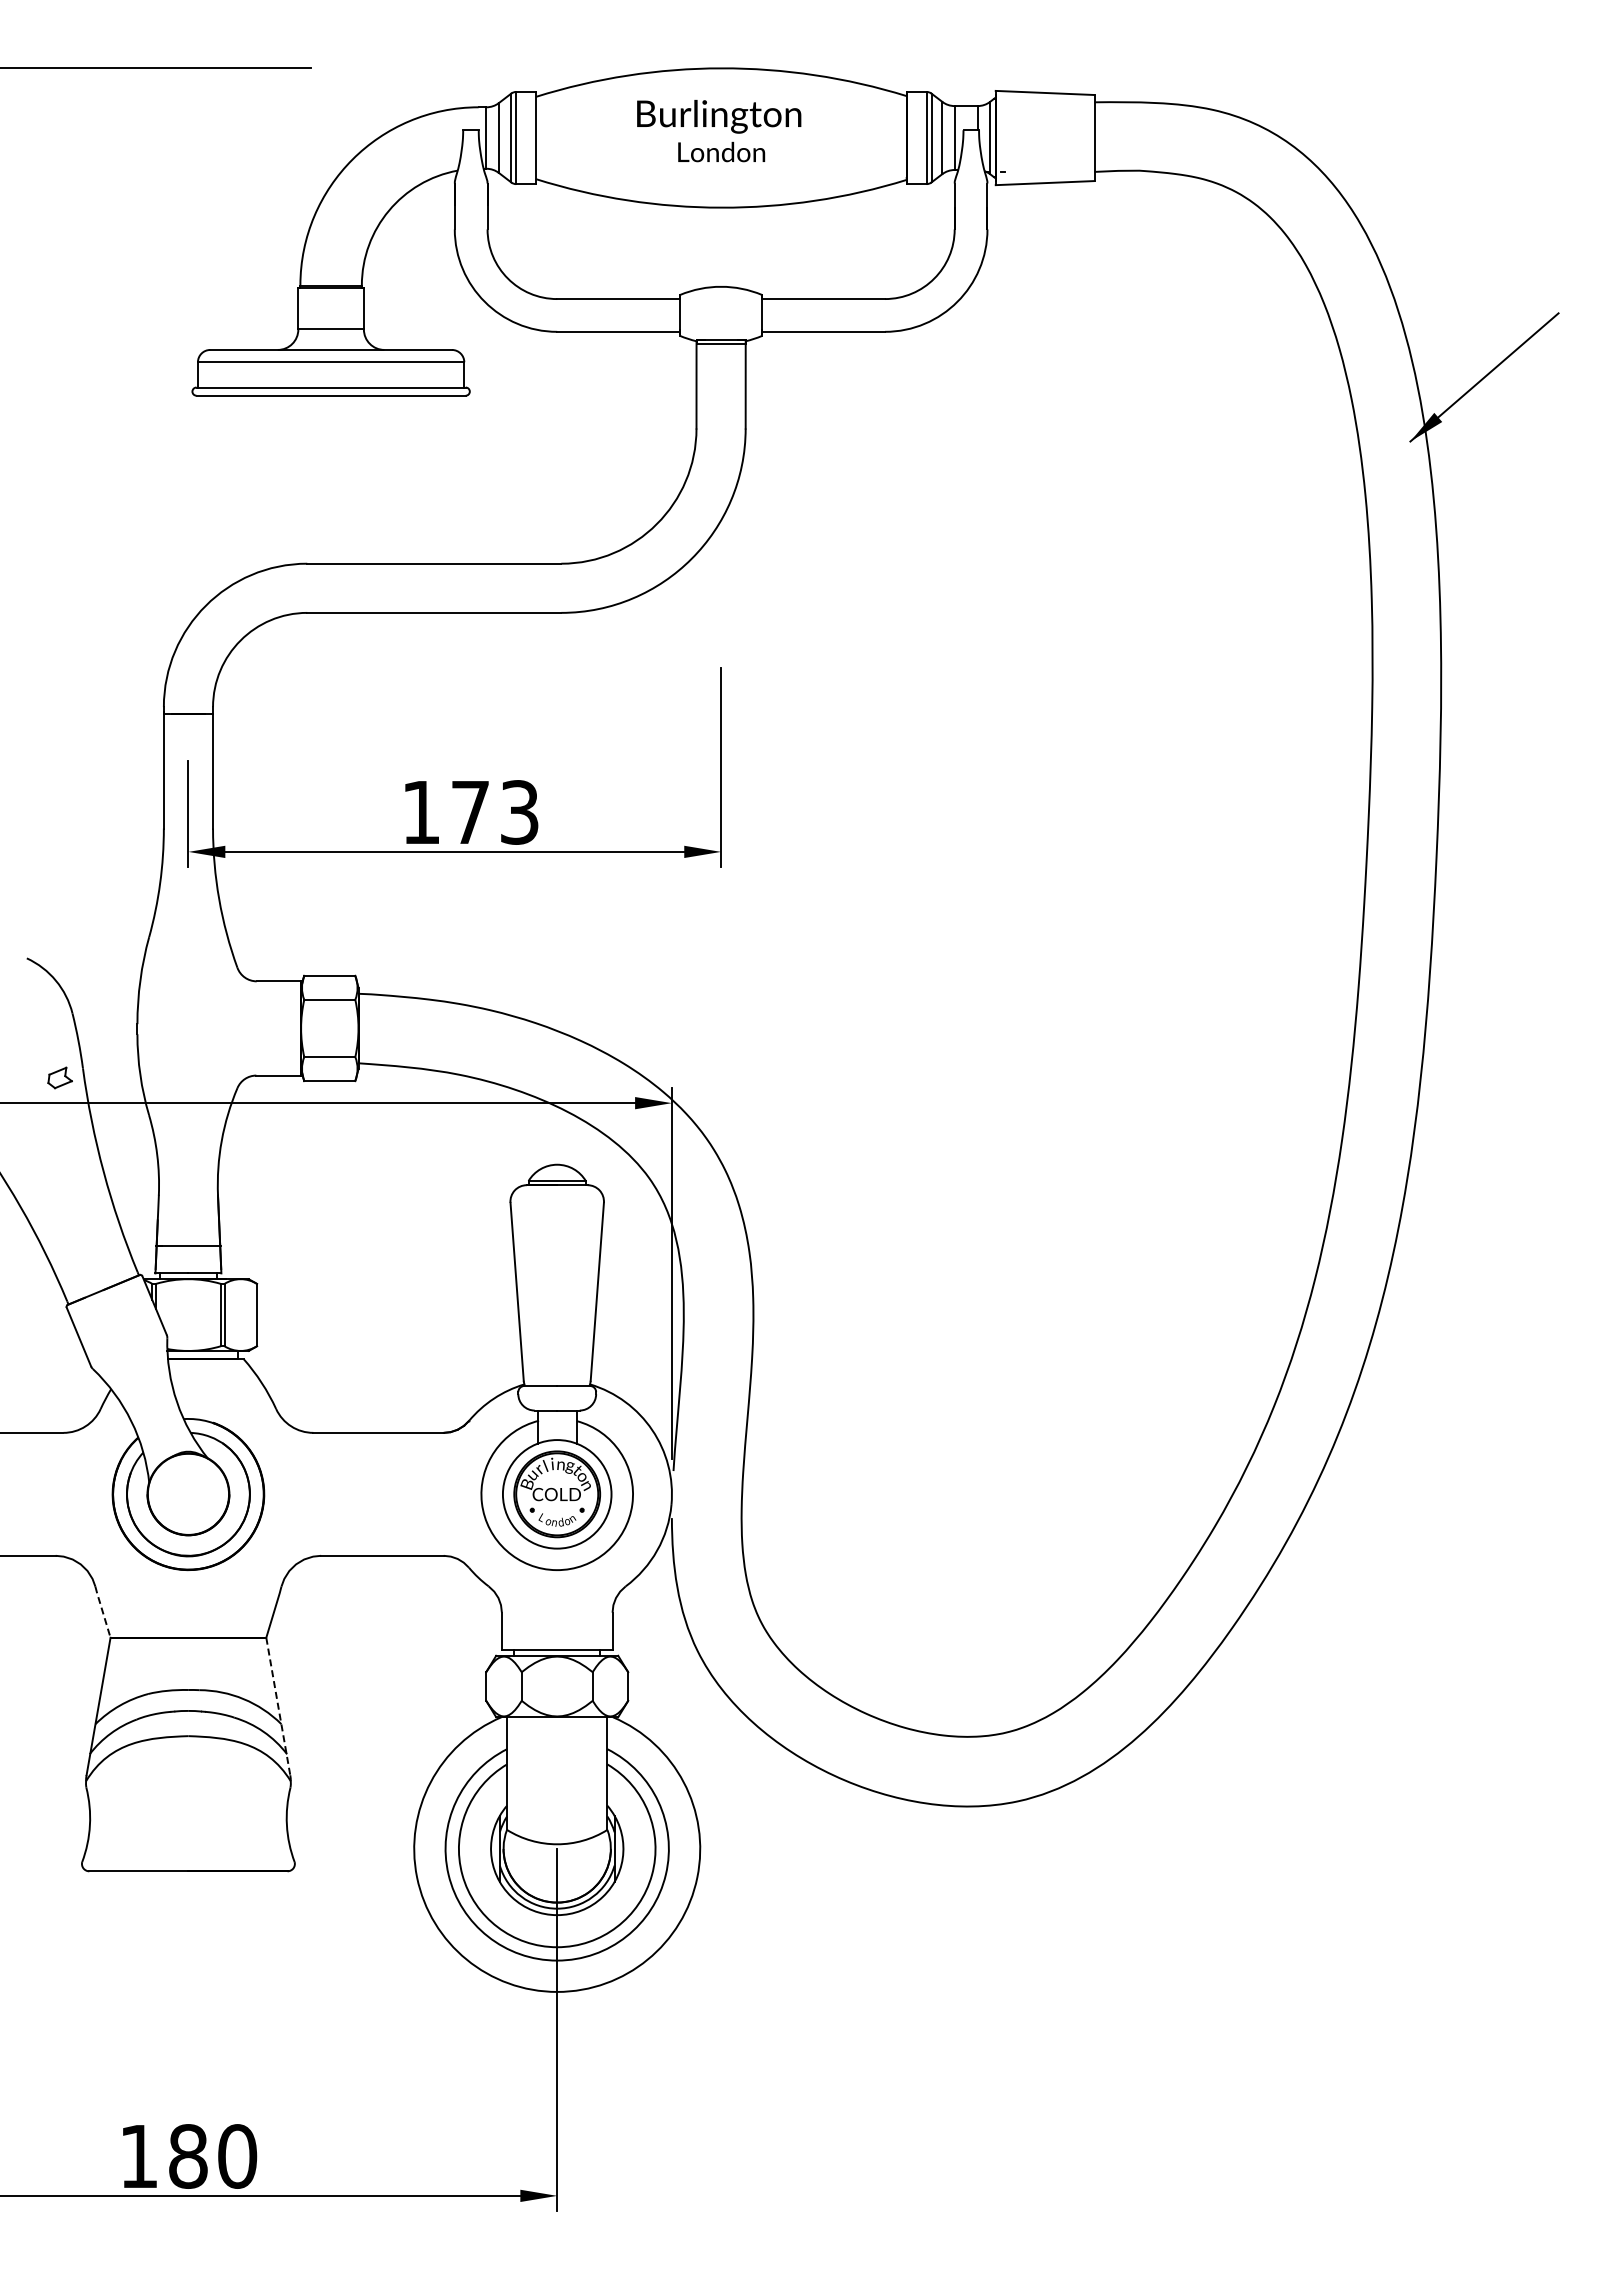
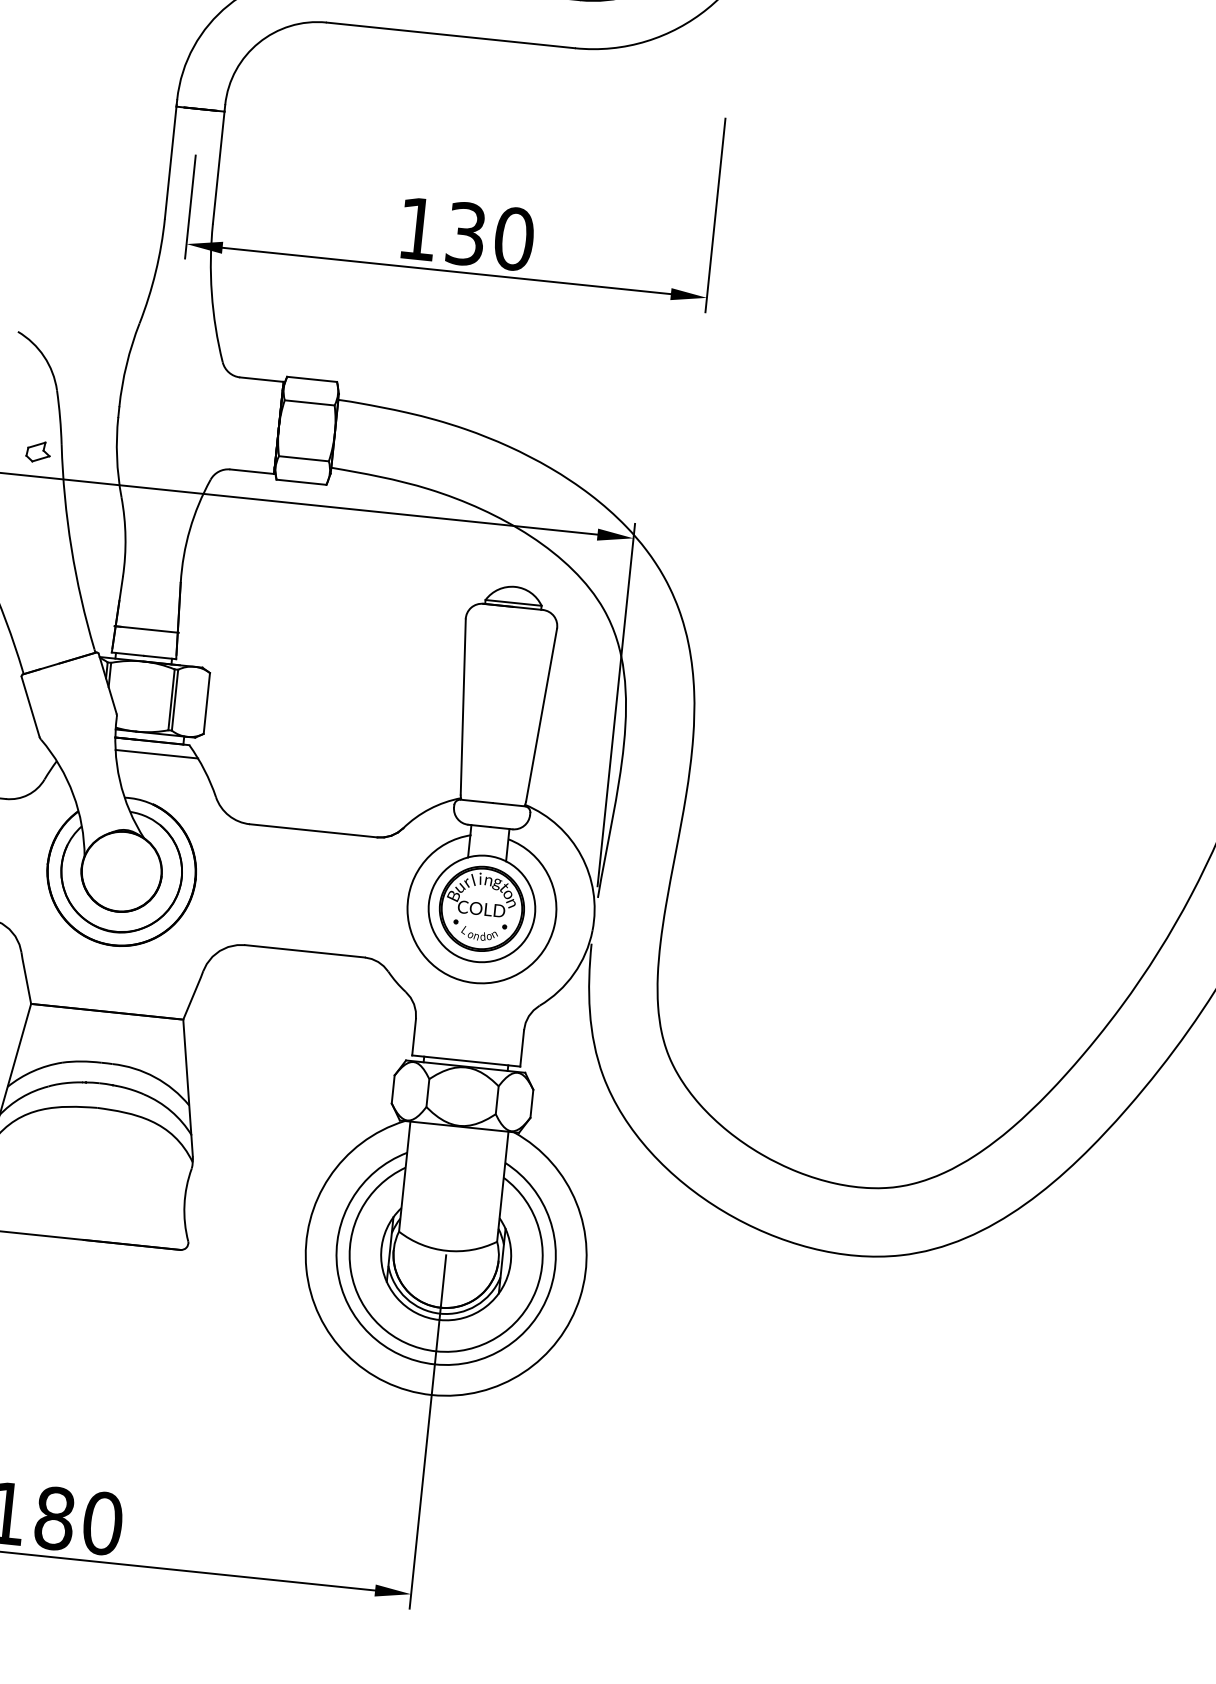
text: (495, 812) -> (490, 236), 173 -> 130
line: (211, 1371) -> (156, 754), added
line: (102, 1612) -> (25, 978), dashed -> solid
line: (278, 1706) -> (188, 1088), dashed -> solid

